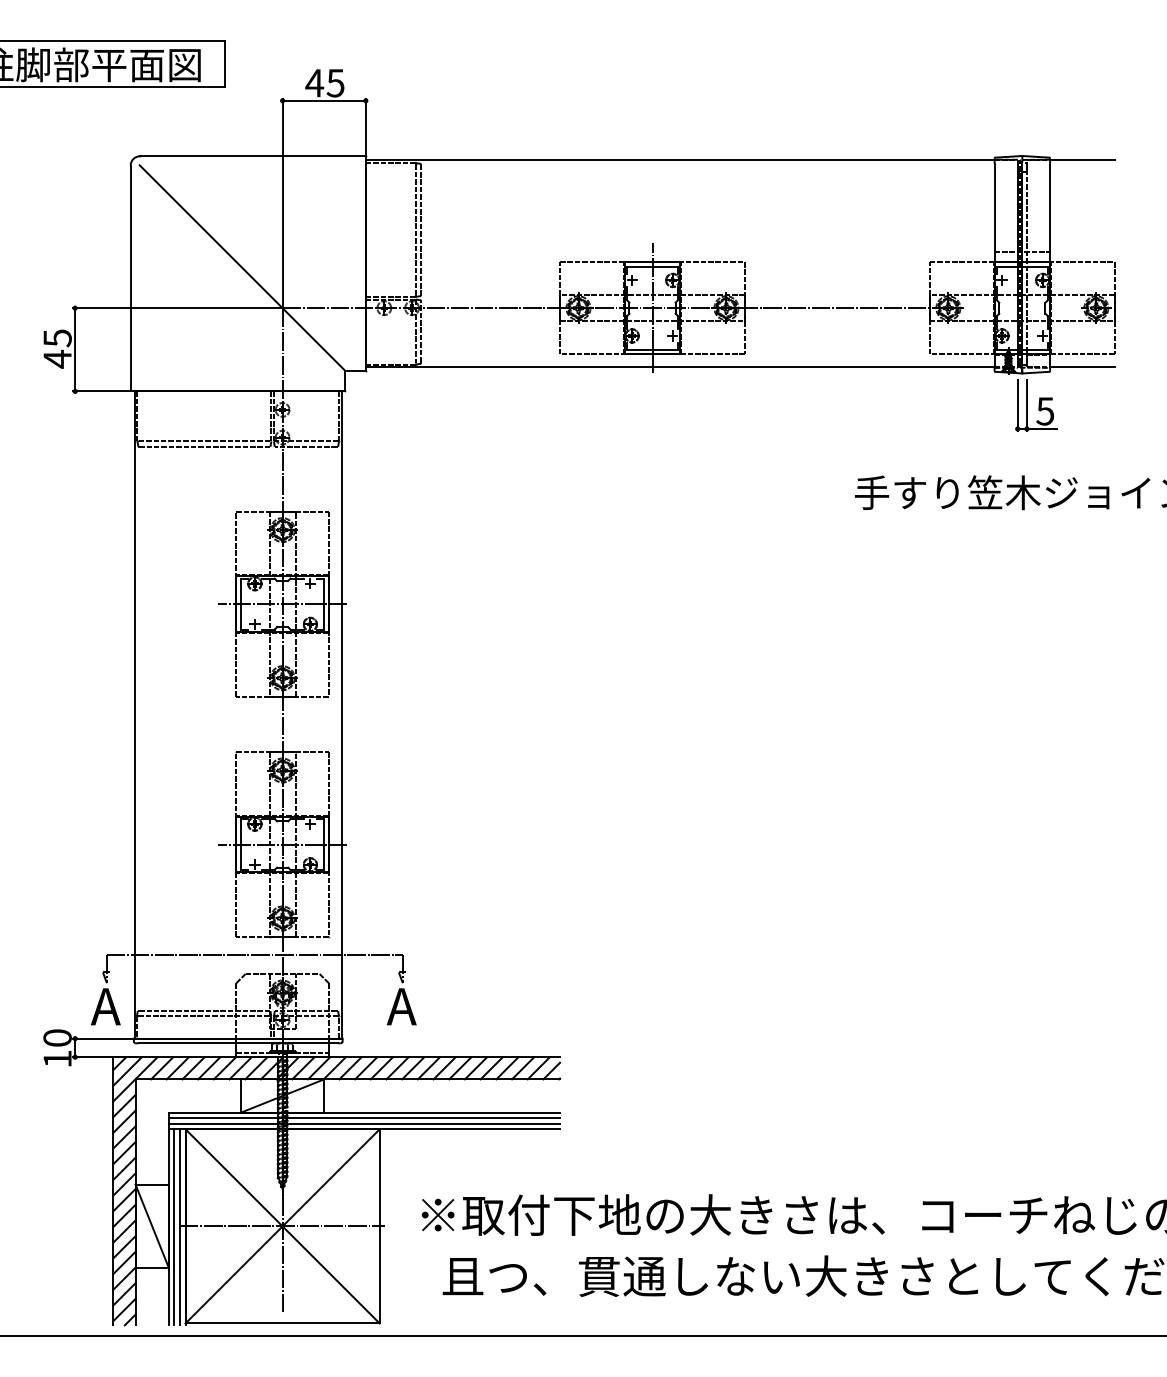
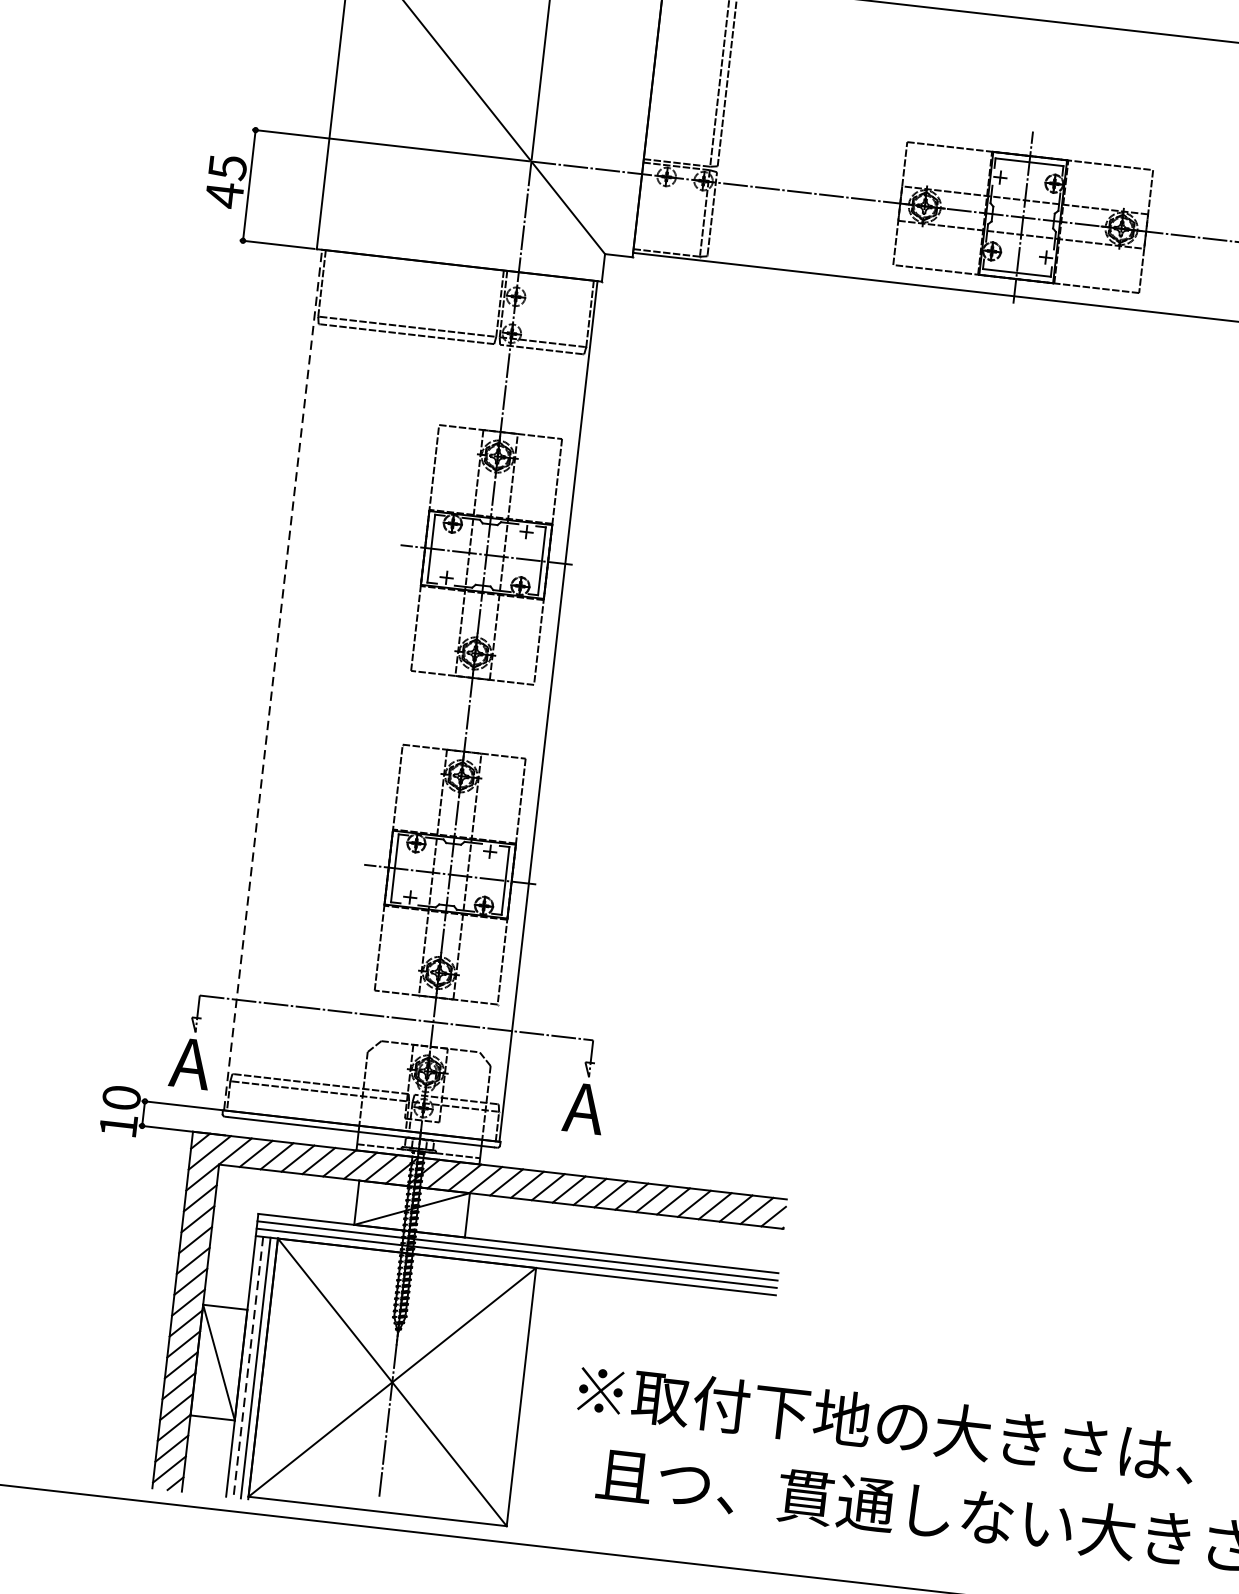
line: (134, 715) -> (272, 680), solid -> dashed
line: (282, 1226) -> (392, 1382), removed
line: (174, 1227) -> (248, 1367), solid -> dashed

